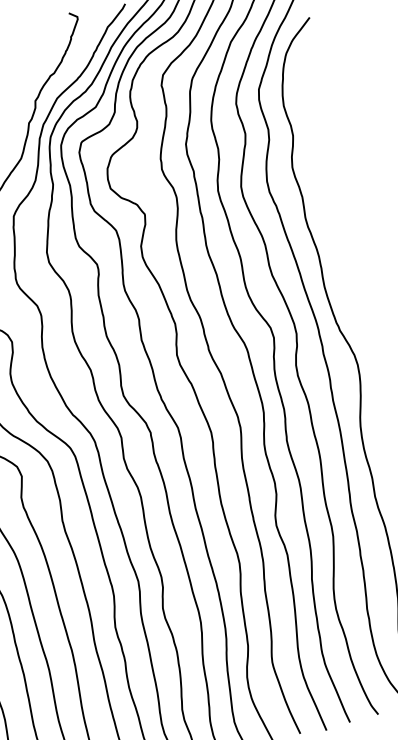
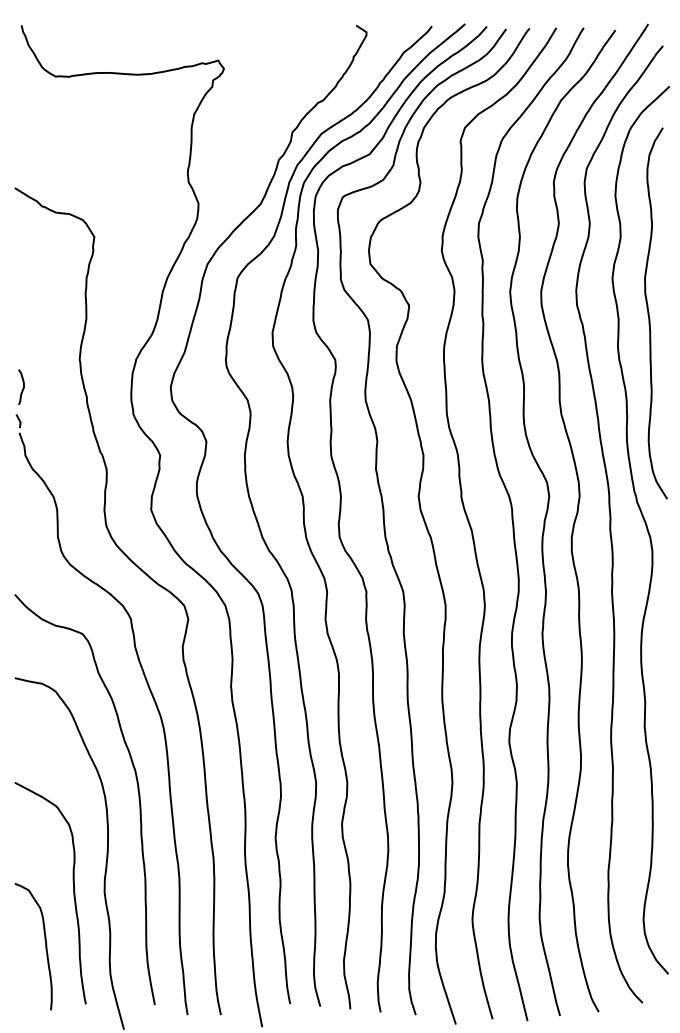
curve: (324, 188) -> (649, 313), added

